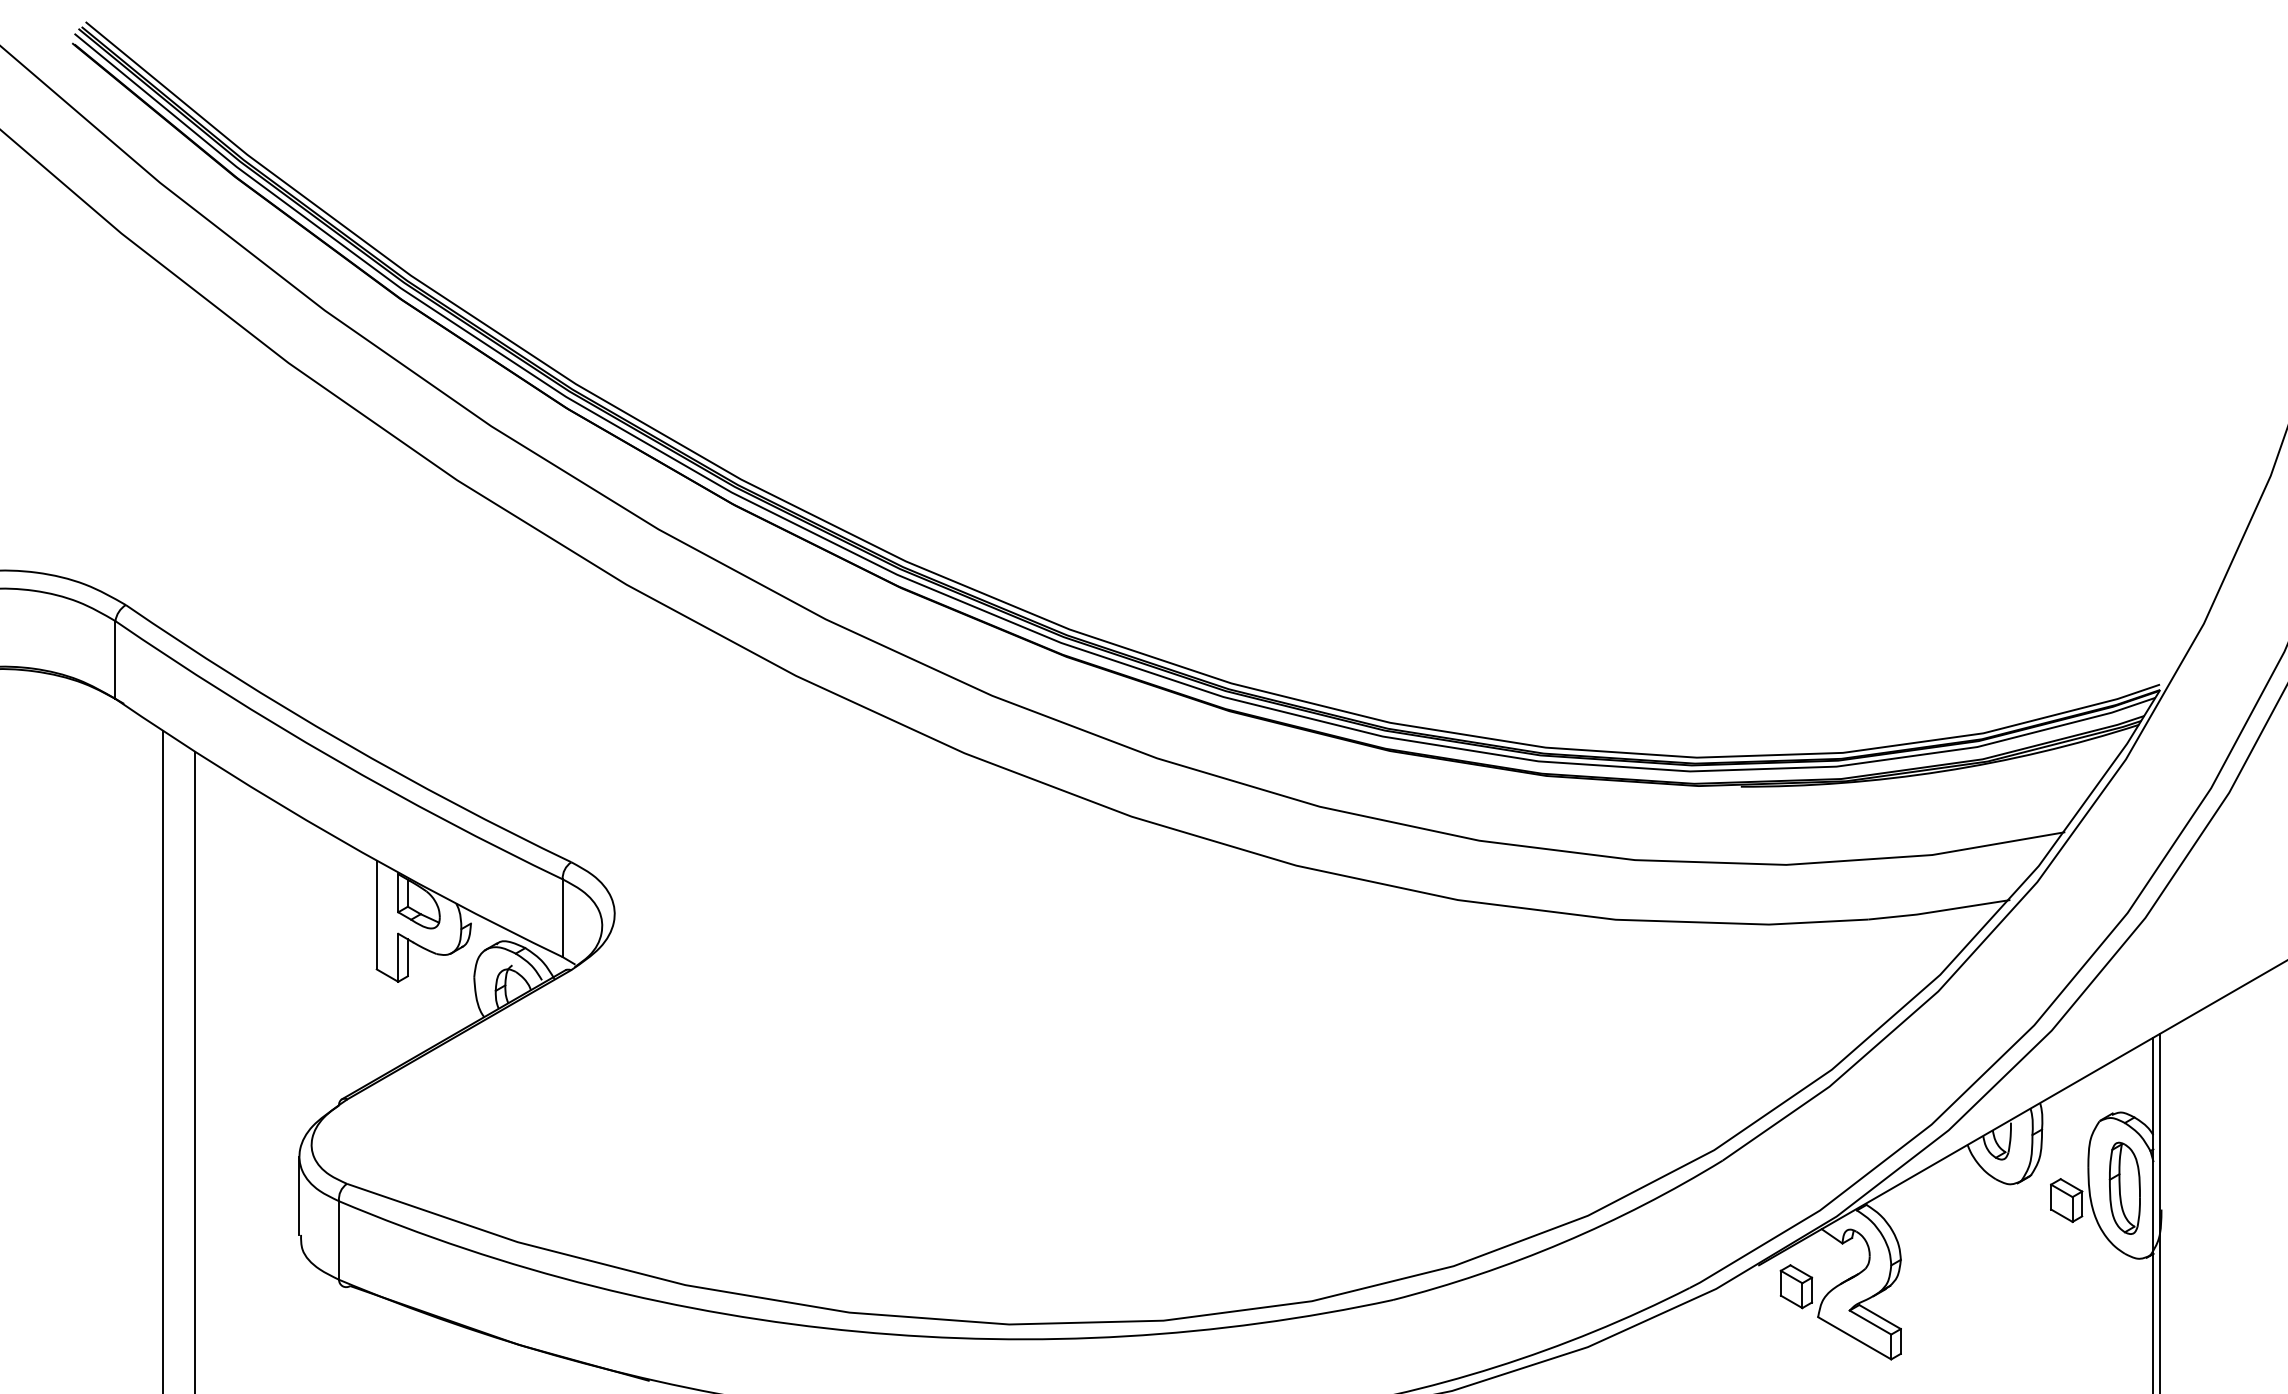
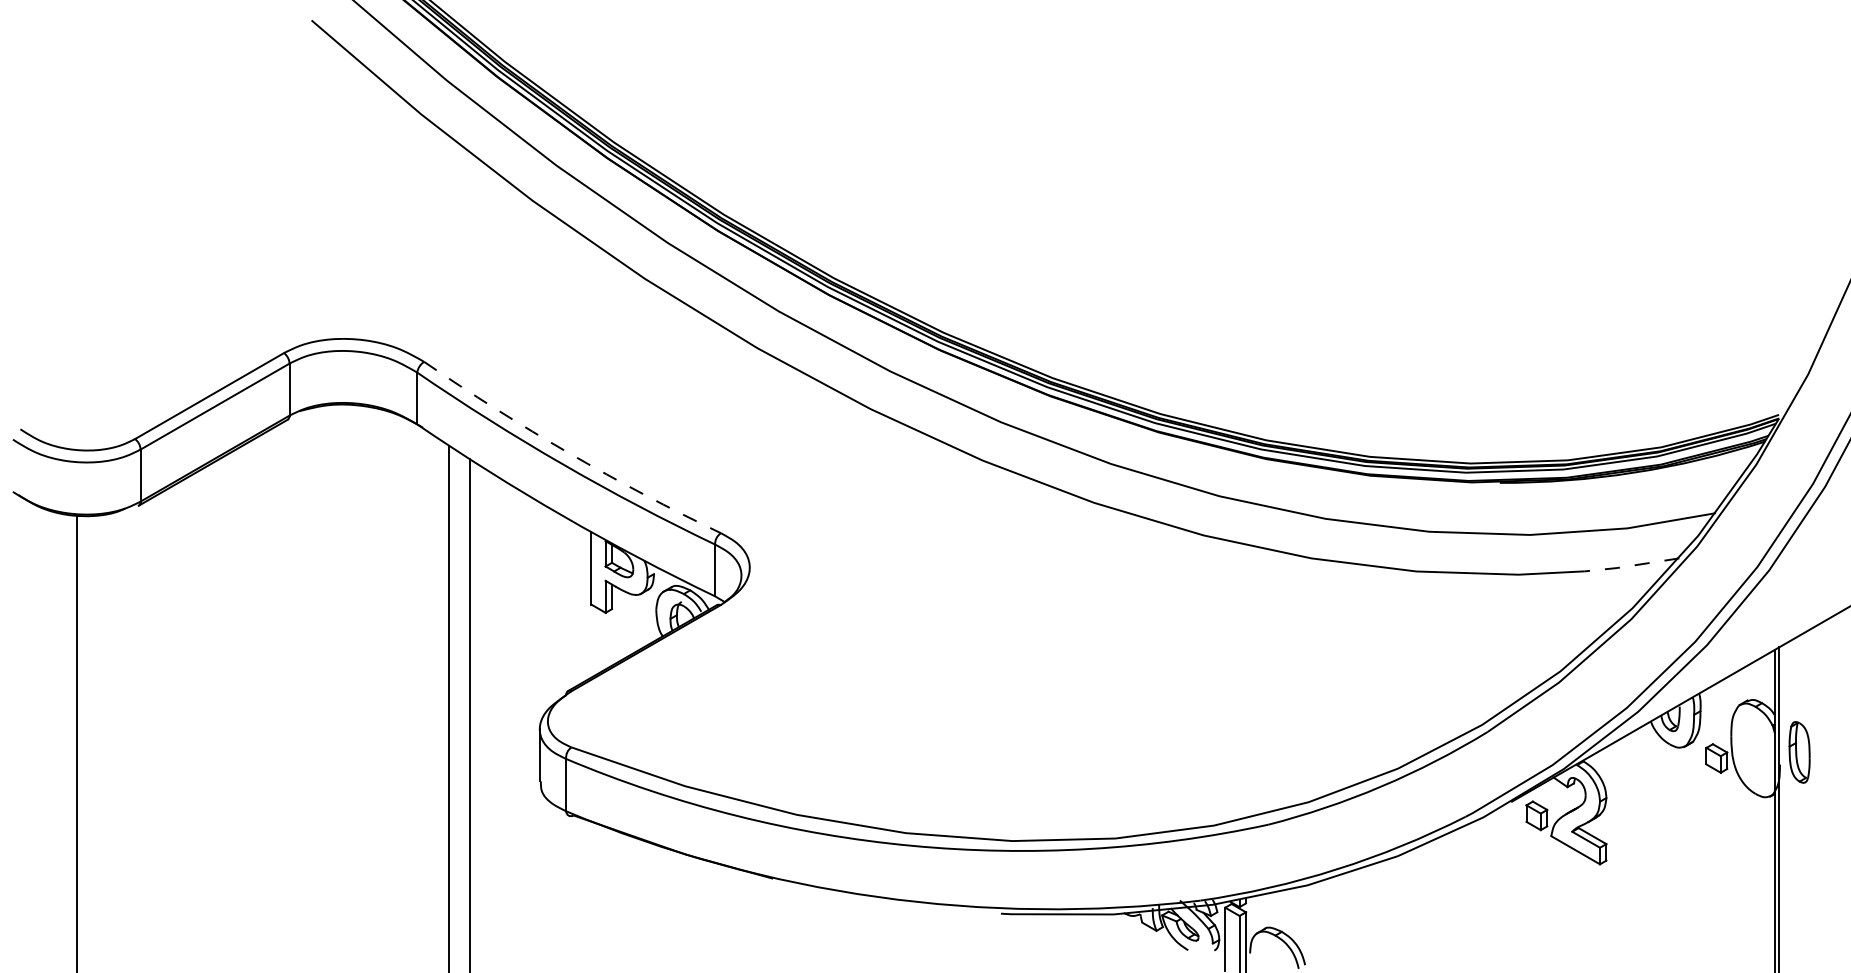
arc: (344, 742) -> (569, 453), solid -> dashed
line: (1937, 910) -> (1630, 565), solid -> dashed
part: (2124, 1188) -> (1799, 752), moved

